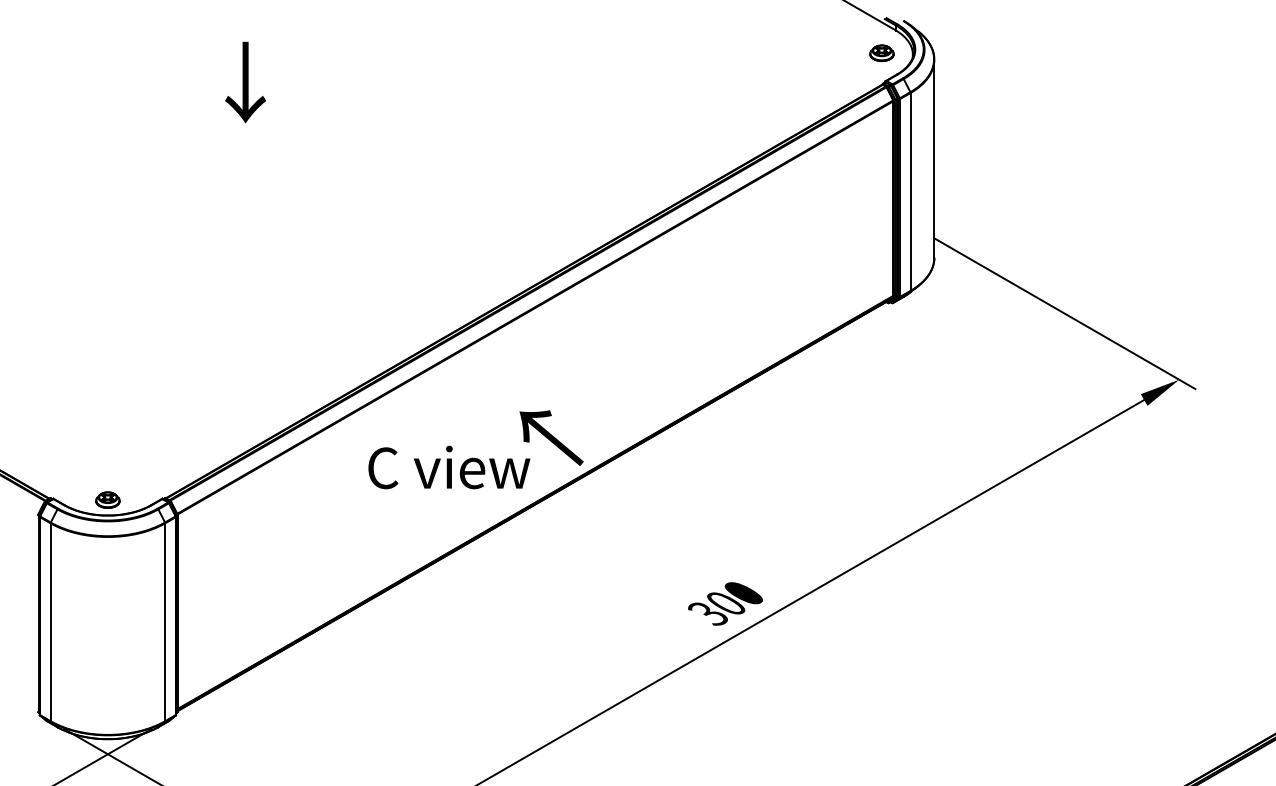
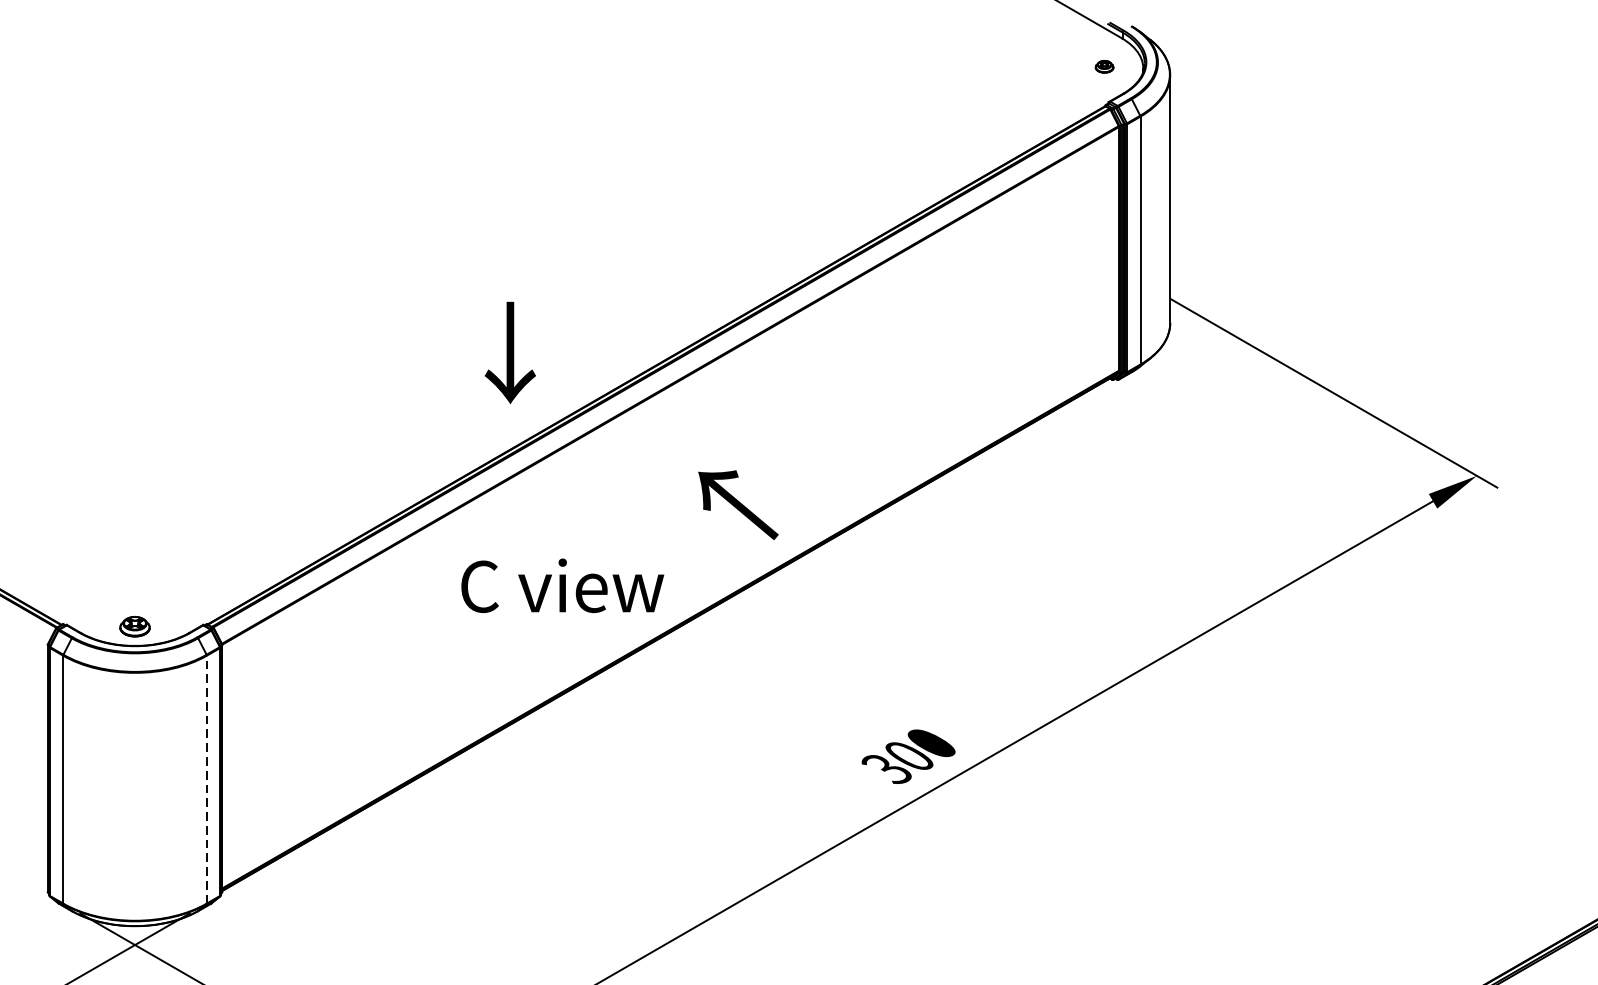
part: (881, 52) -> (1104, 65), size x0.6
text: (245, 82) -> (510, 352), moved
text: (551, 437) -> (738, 504), moved
line: (165, 622) -> (207, 779), solid -> dashed

